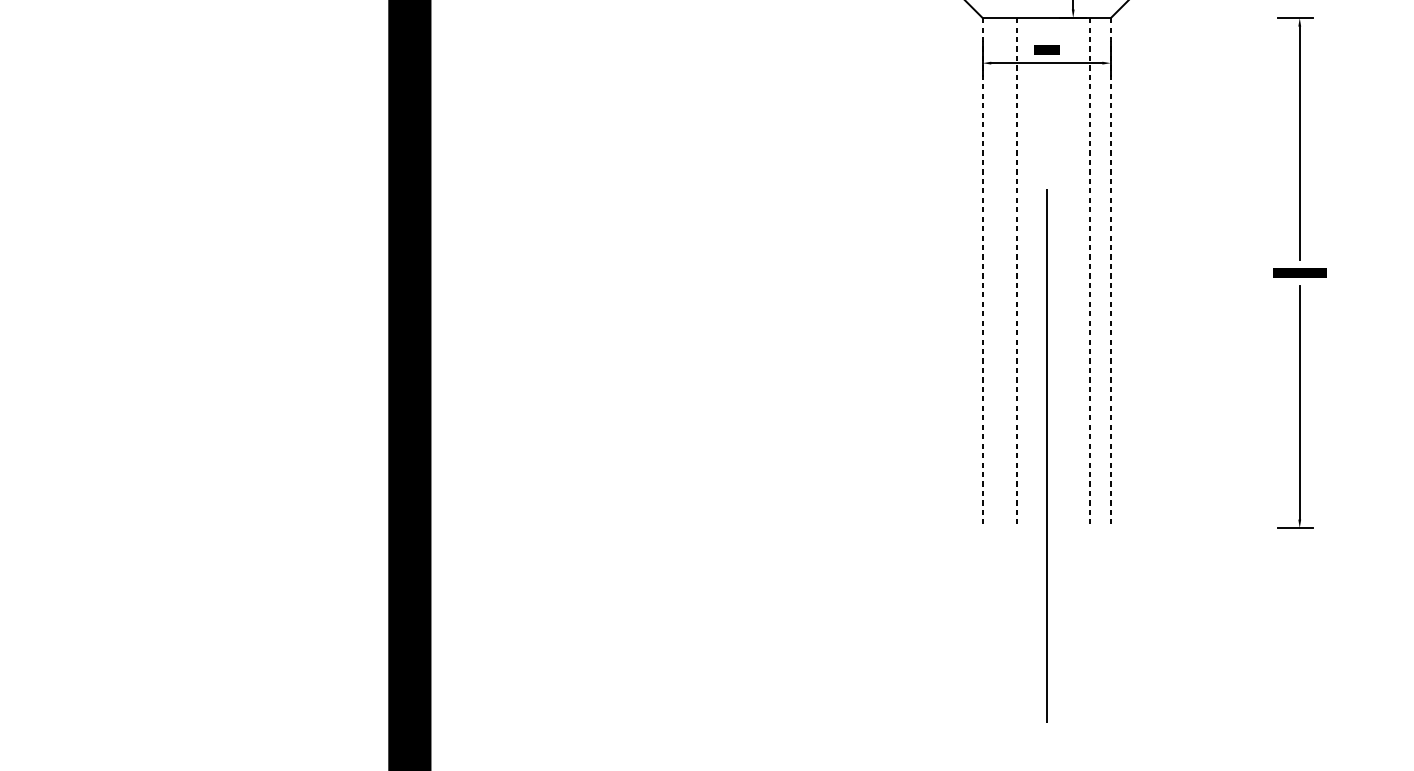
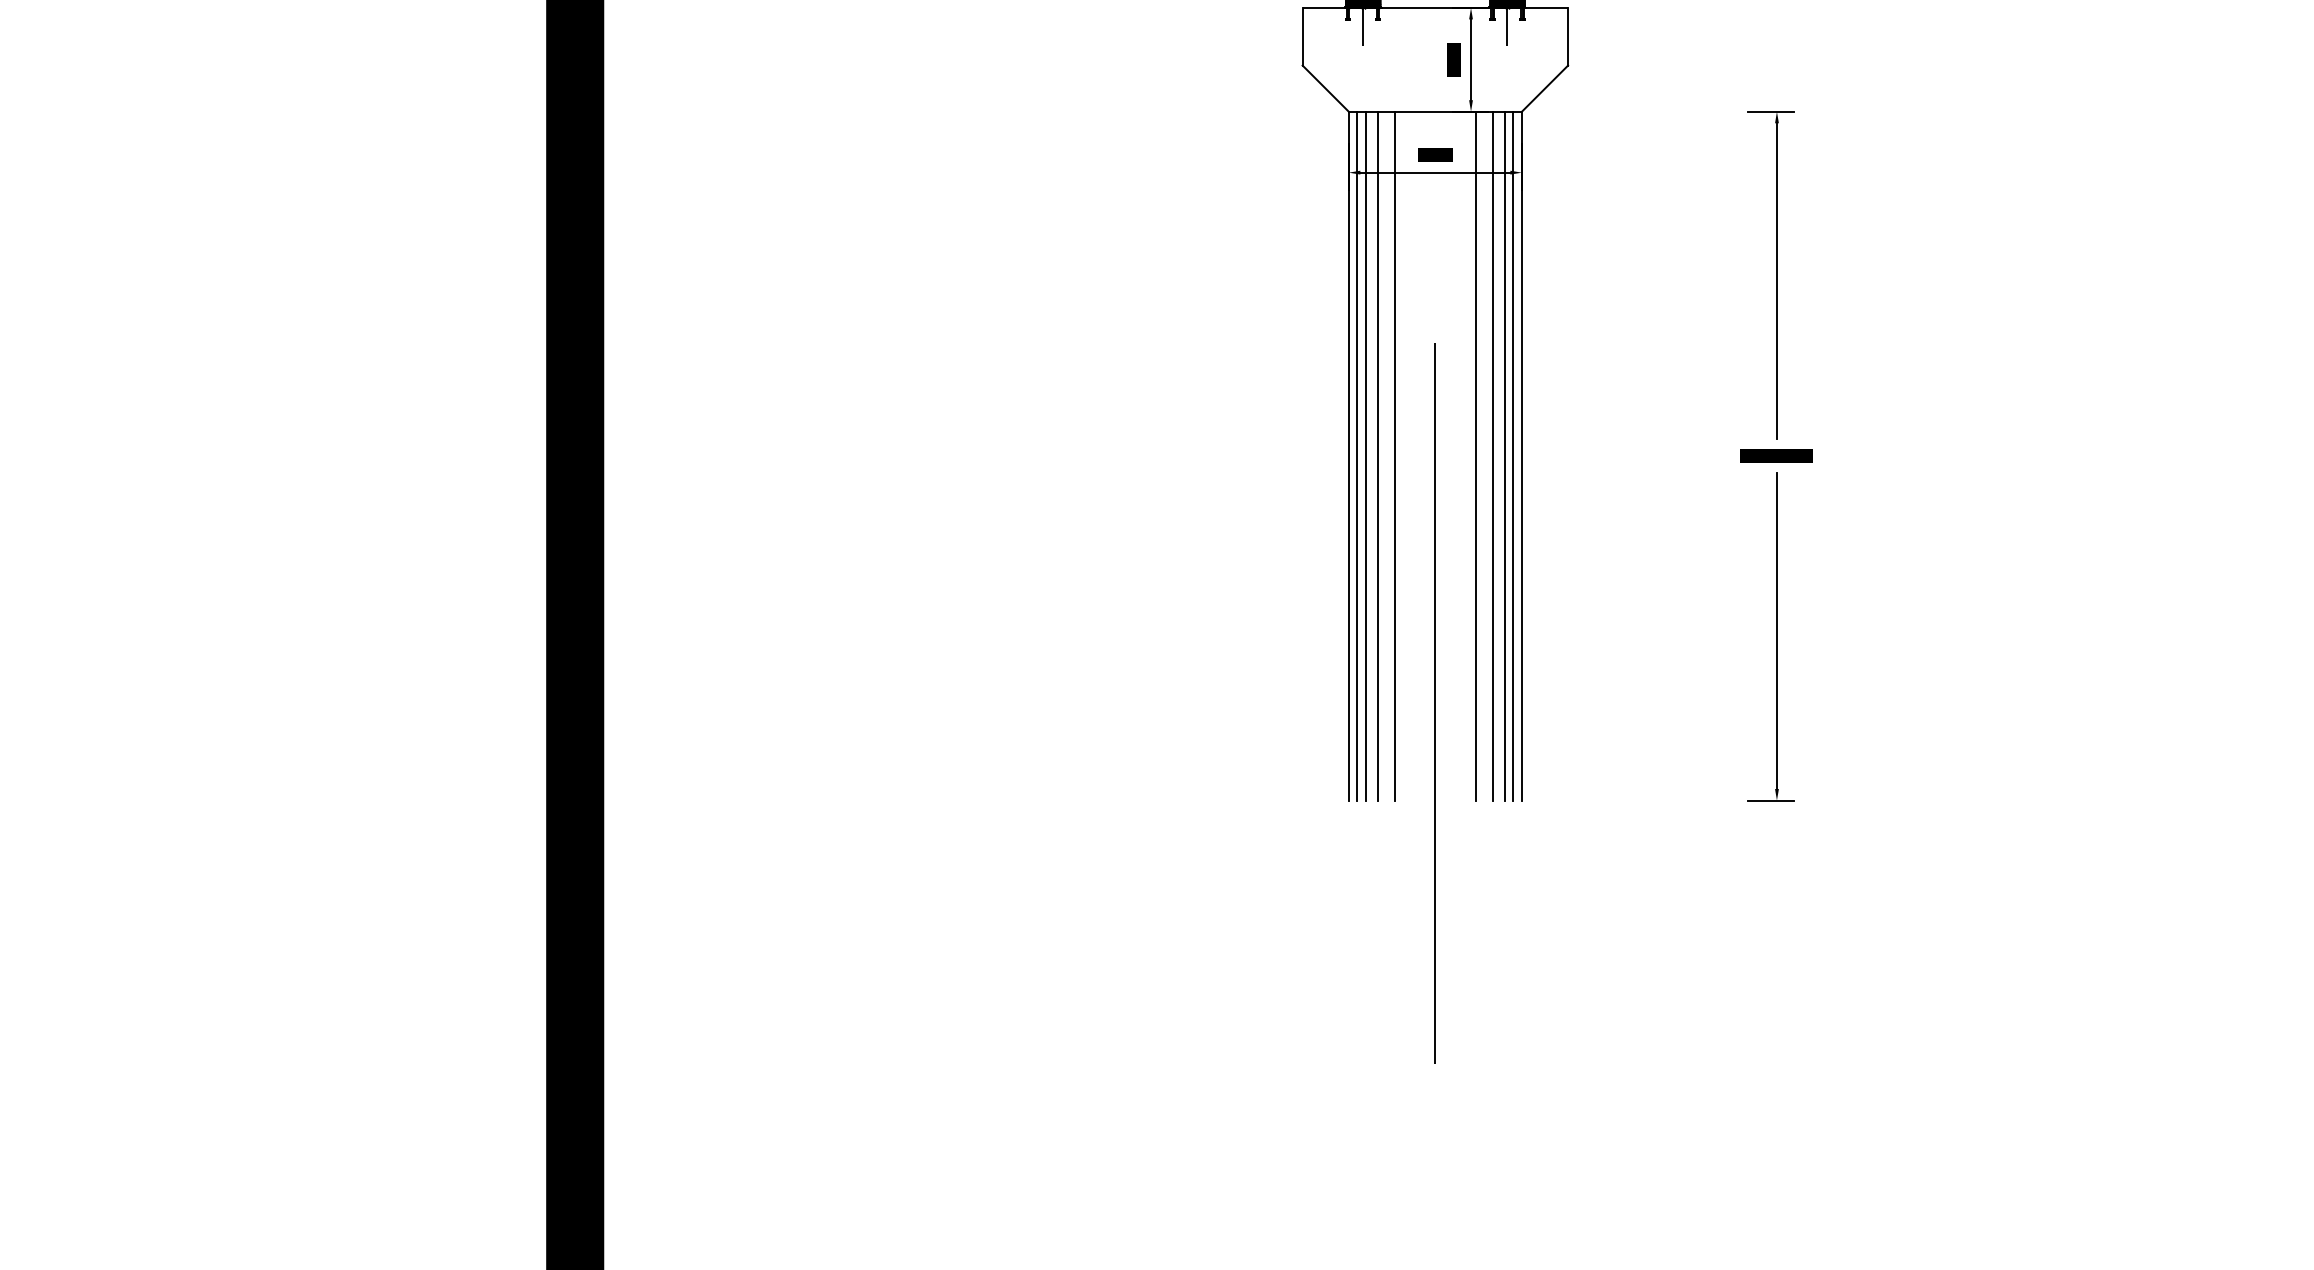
line: (989, 272) -> (1357, 455), added
line: (995, 272) -> (1366, 455), added
line: (1003, 272) -> (1377, 455), added
line: (1076, 272) -> (1475, 455), added
line: (1097, 272) -> (1504, 455), added
line: (1104, 272) -> (1513, 455), added
line: (982, 273) -> (1348, 456), dashed -> solid
line: (1016, 273) -> (1394, 456), dashed -> solid
line: (1089, 273) -> (1493, 456), dashed -> solid
line: (1110, 273) -> (1521, 456), dashed -> solid

